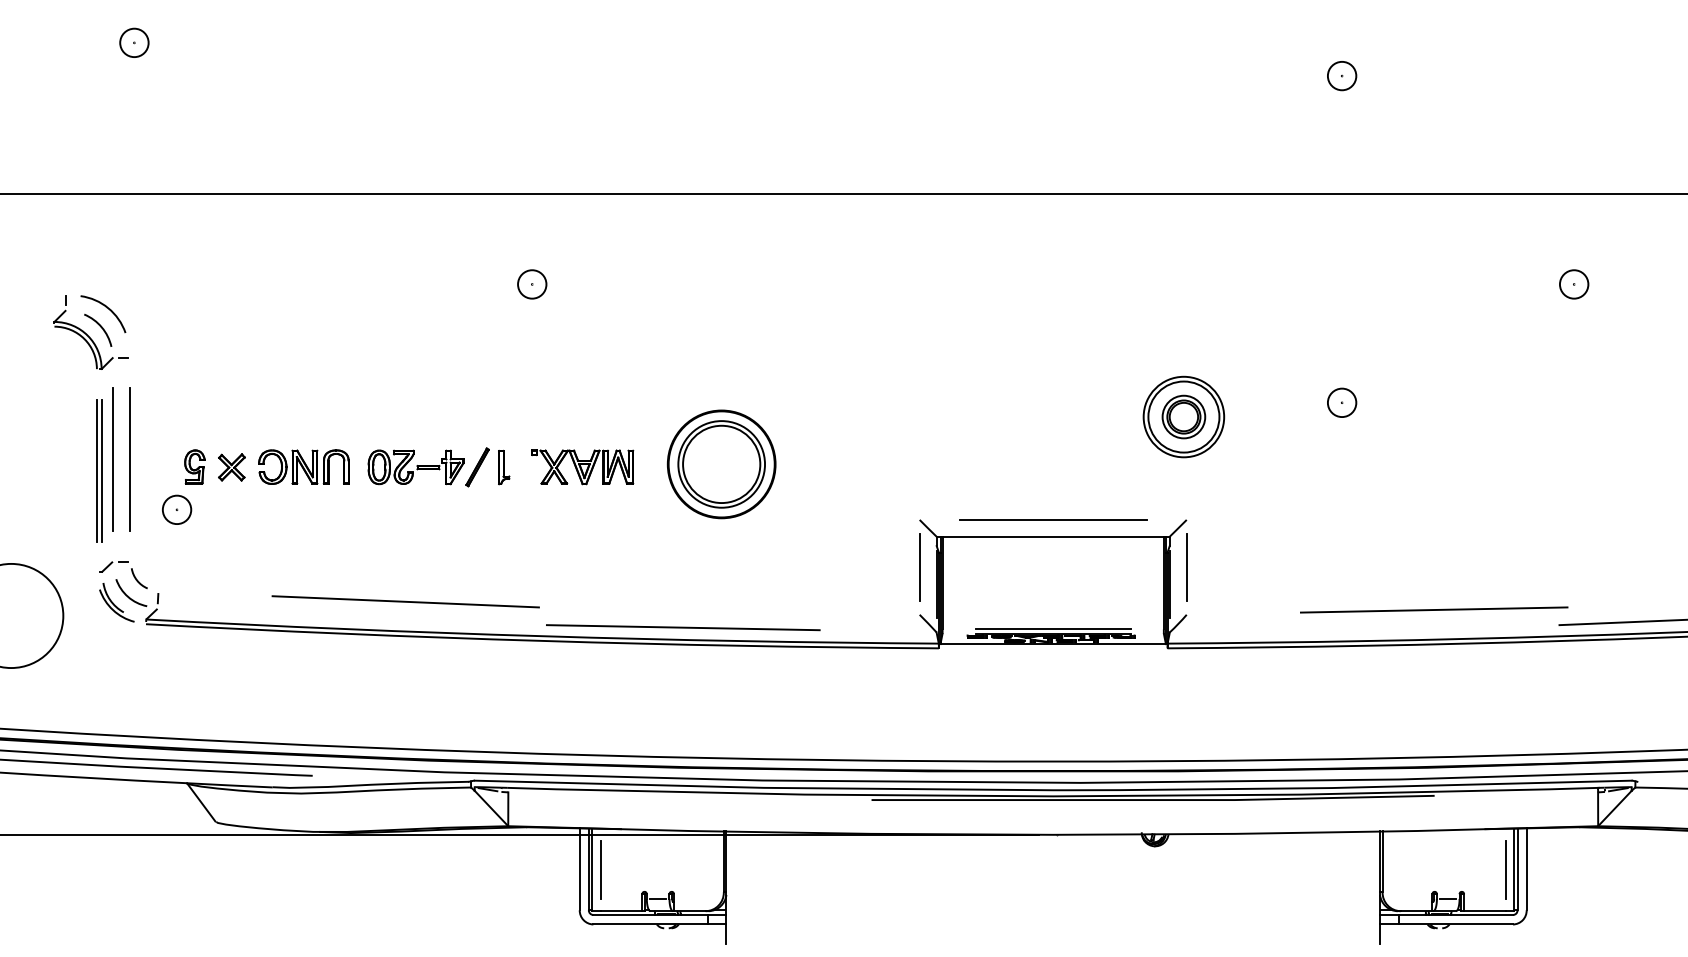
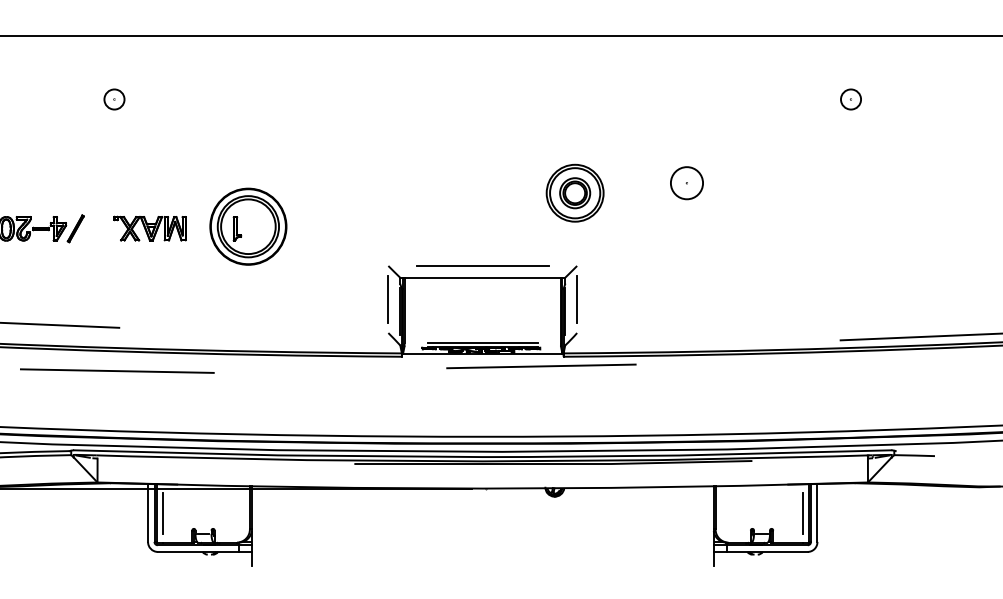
circle: (1341, 402) -> (686, 182), size x1.6
part: (504, 467) -> (237, 228), moved
line: (1434, 609) -> (541, 366), moved
line: (683, 627) -> (117, 371), moved

